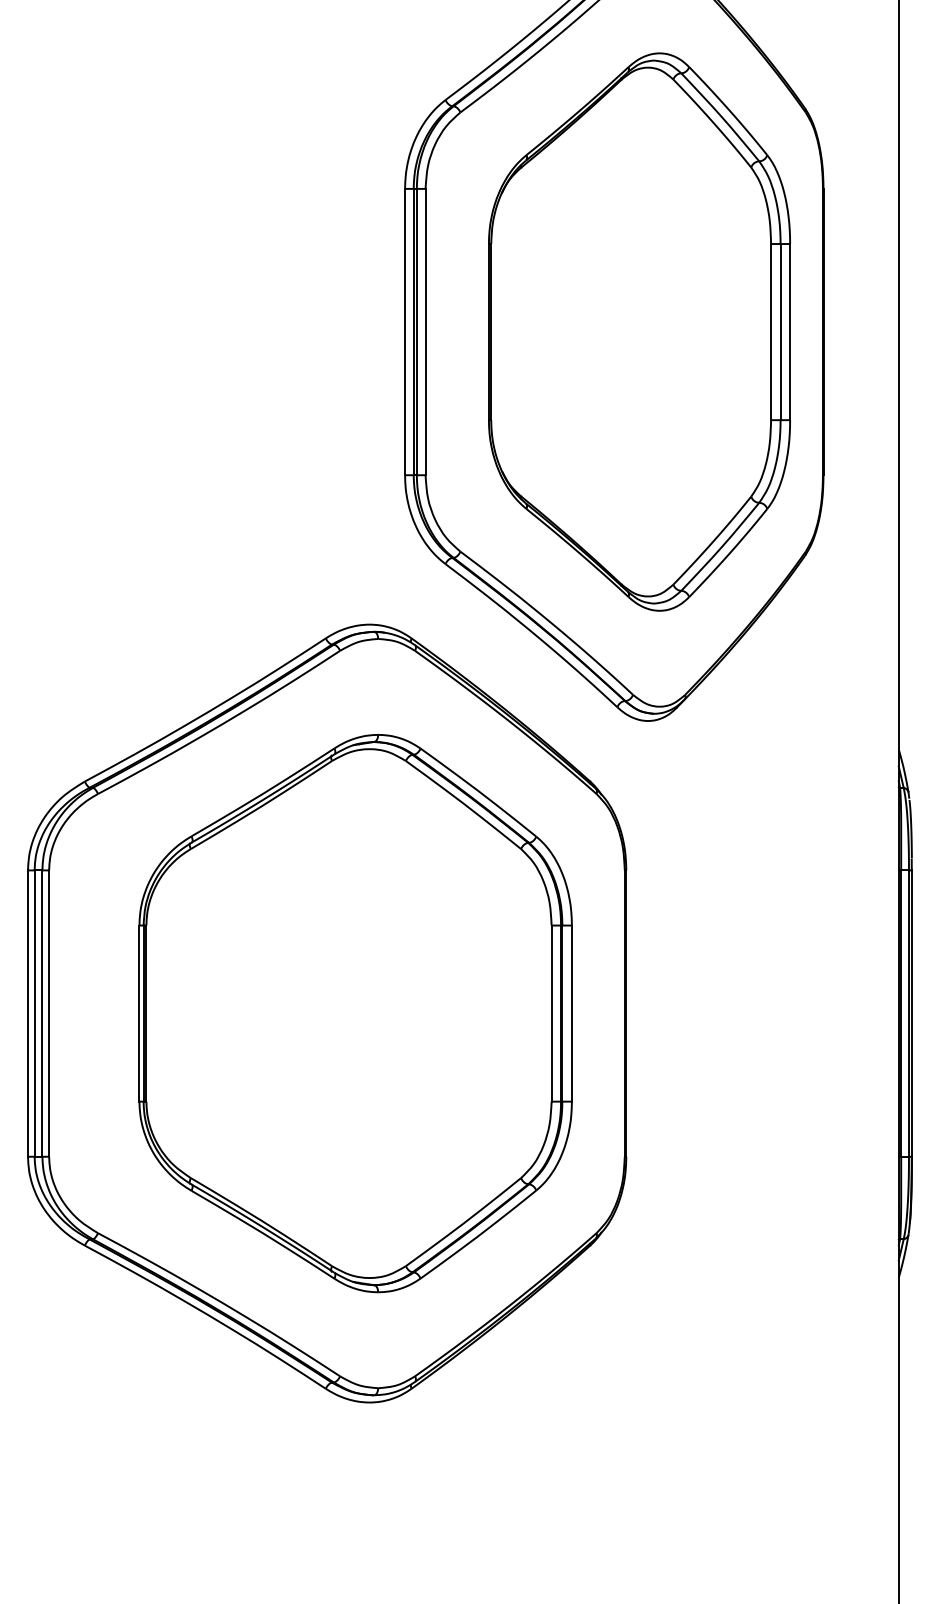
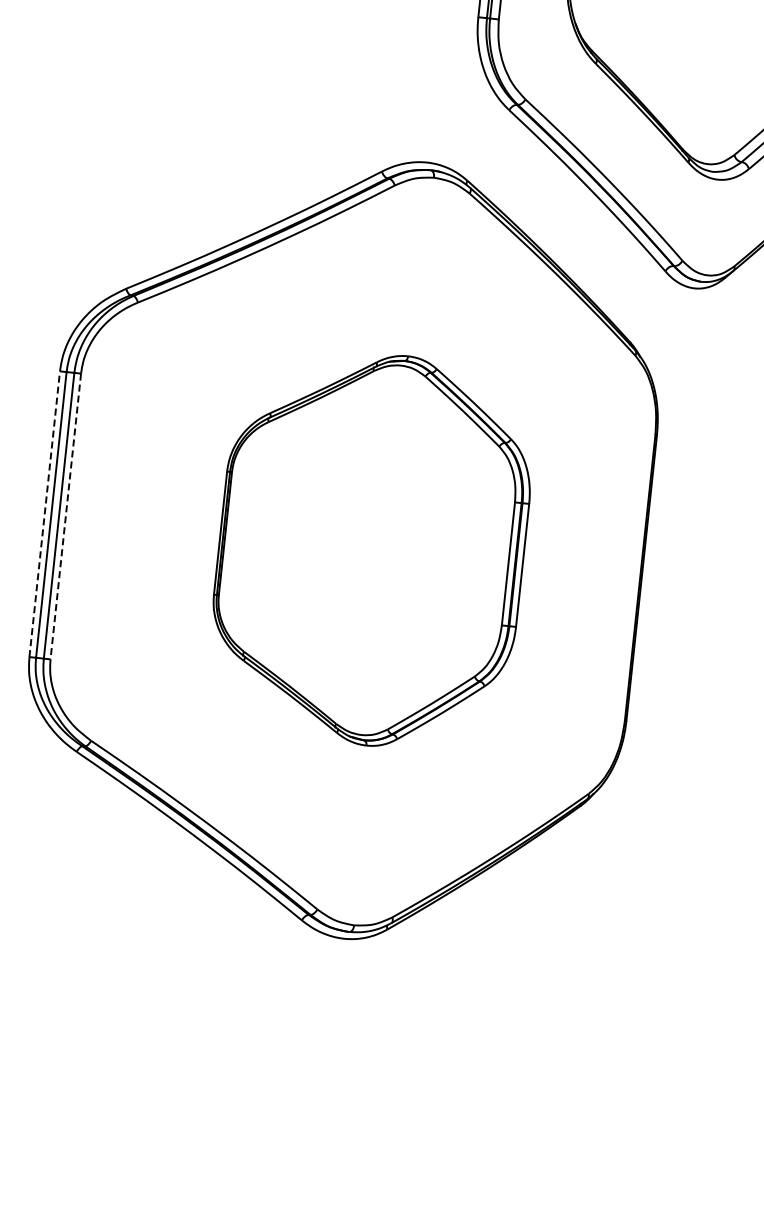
line: (28, 1013) -> (45, 514), solid -> dashed
part: (355, 1013) -> (371, 549), size x0.7
line: (49, 1014) -> (66, 517), solid -> dashed

